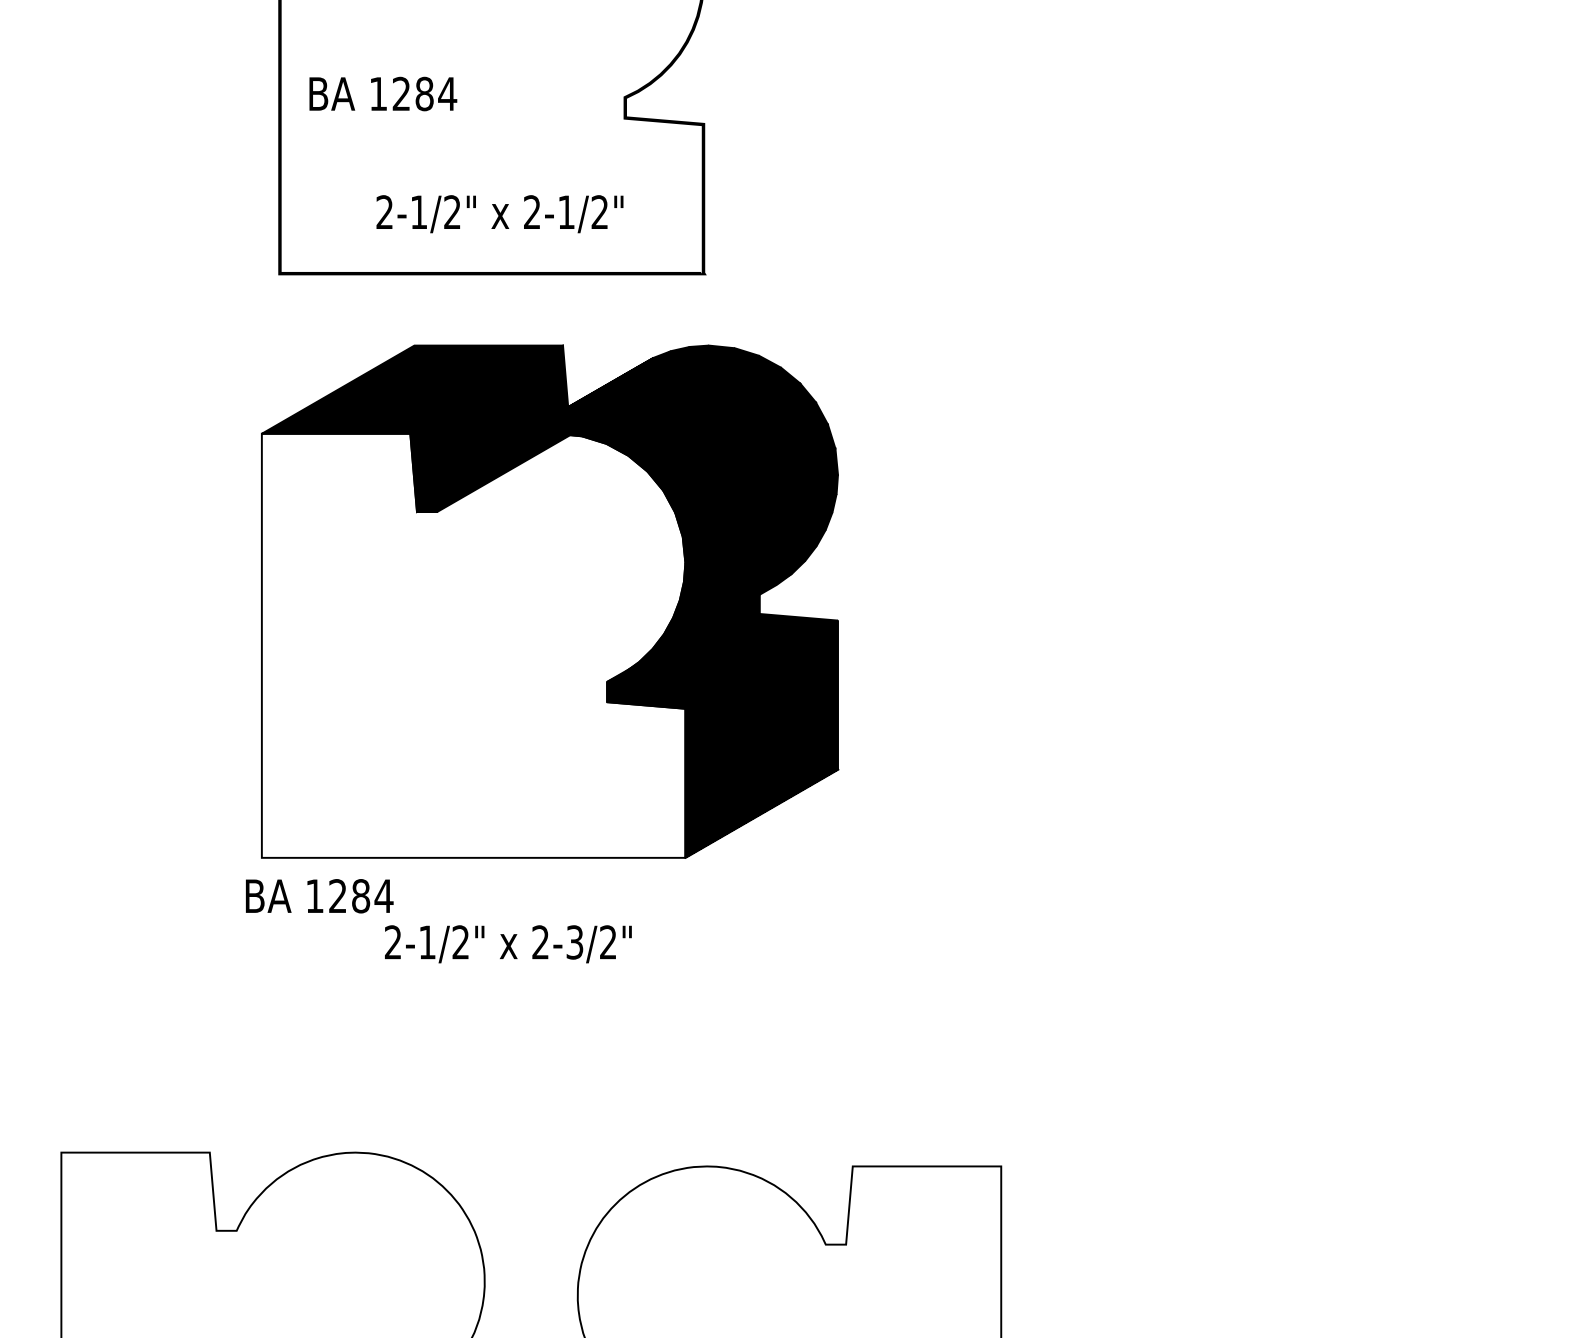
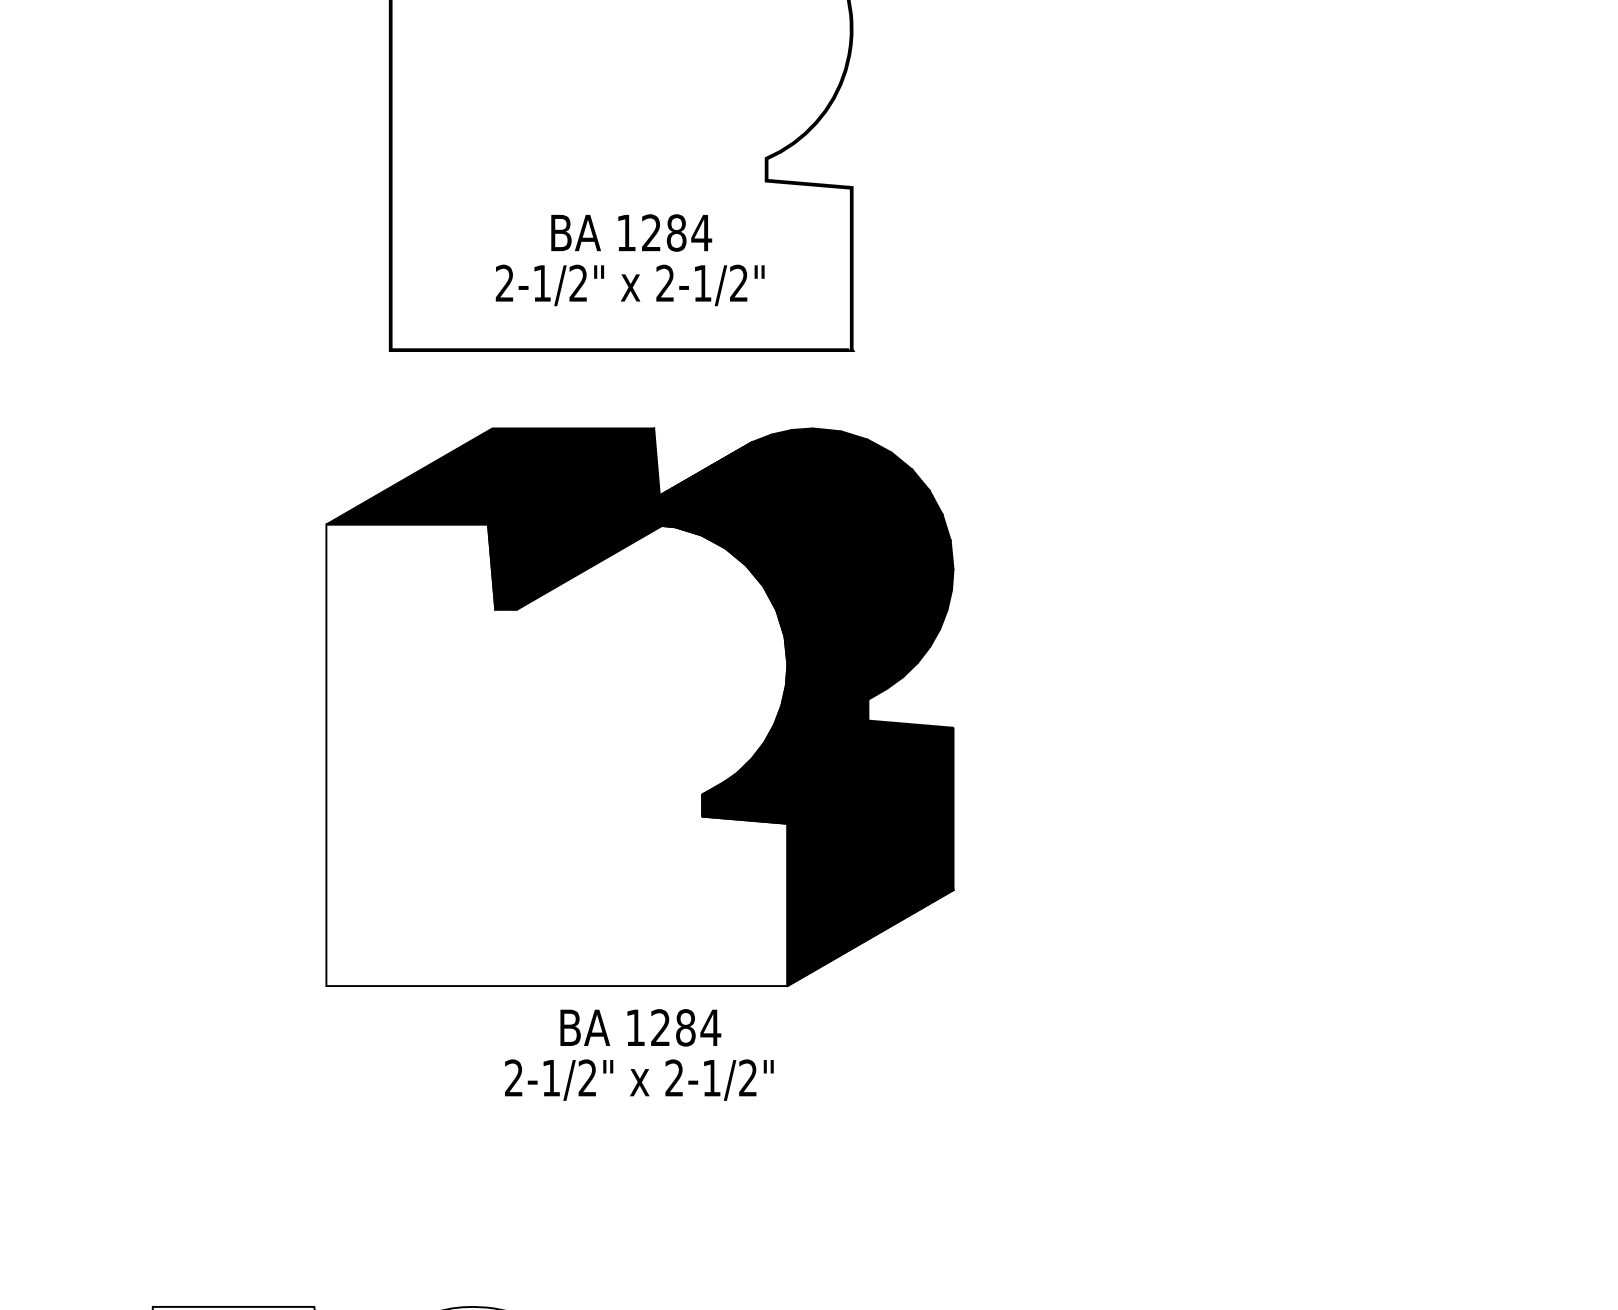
text: (383, 93) -> (631, 232), moved
part: (550, 601) -> (640, 707), moved
text: (319, 896) -> (640, 1028), moved
text: (574, 942) -> (711, 1078), 2-3/2" -> 2-1/2"

